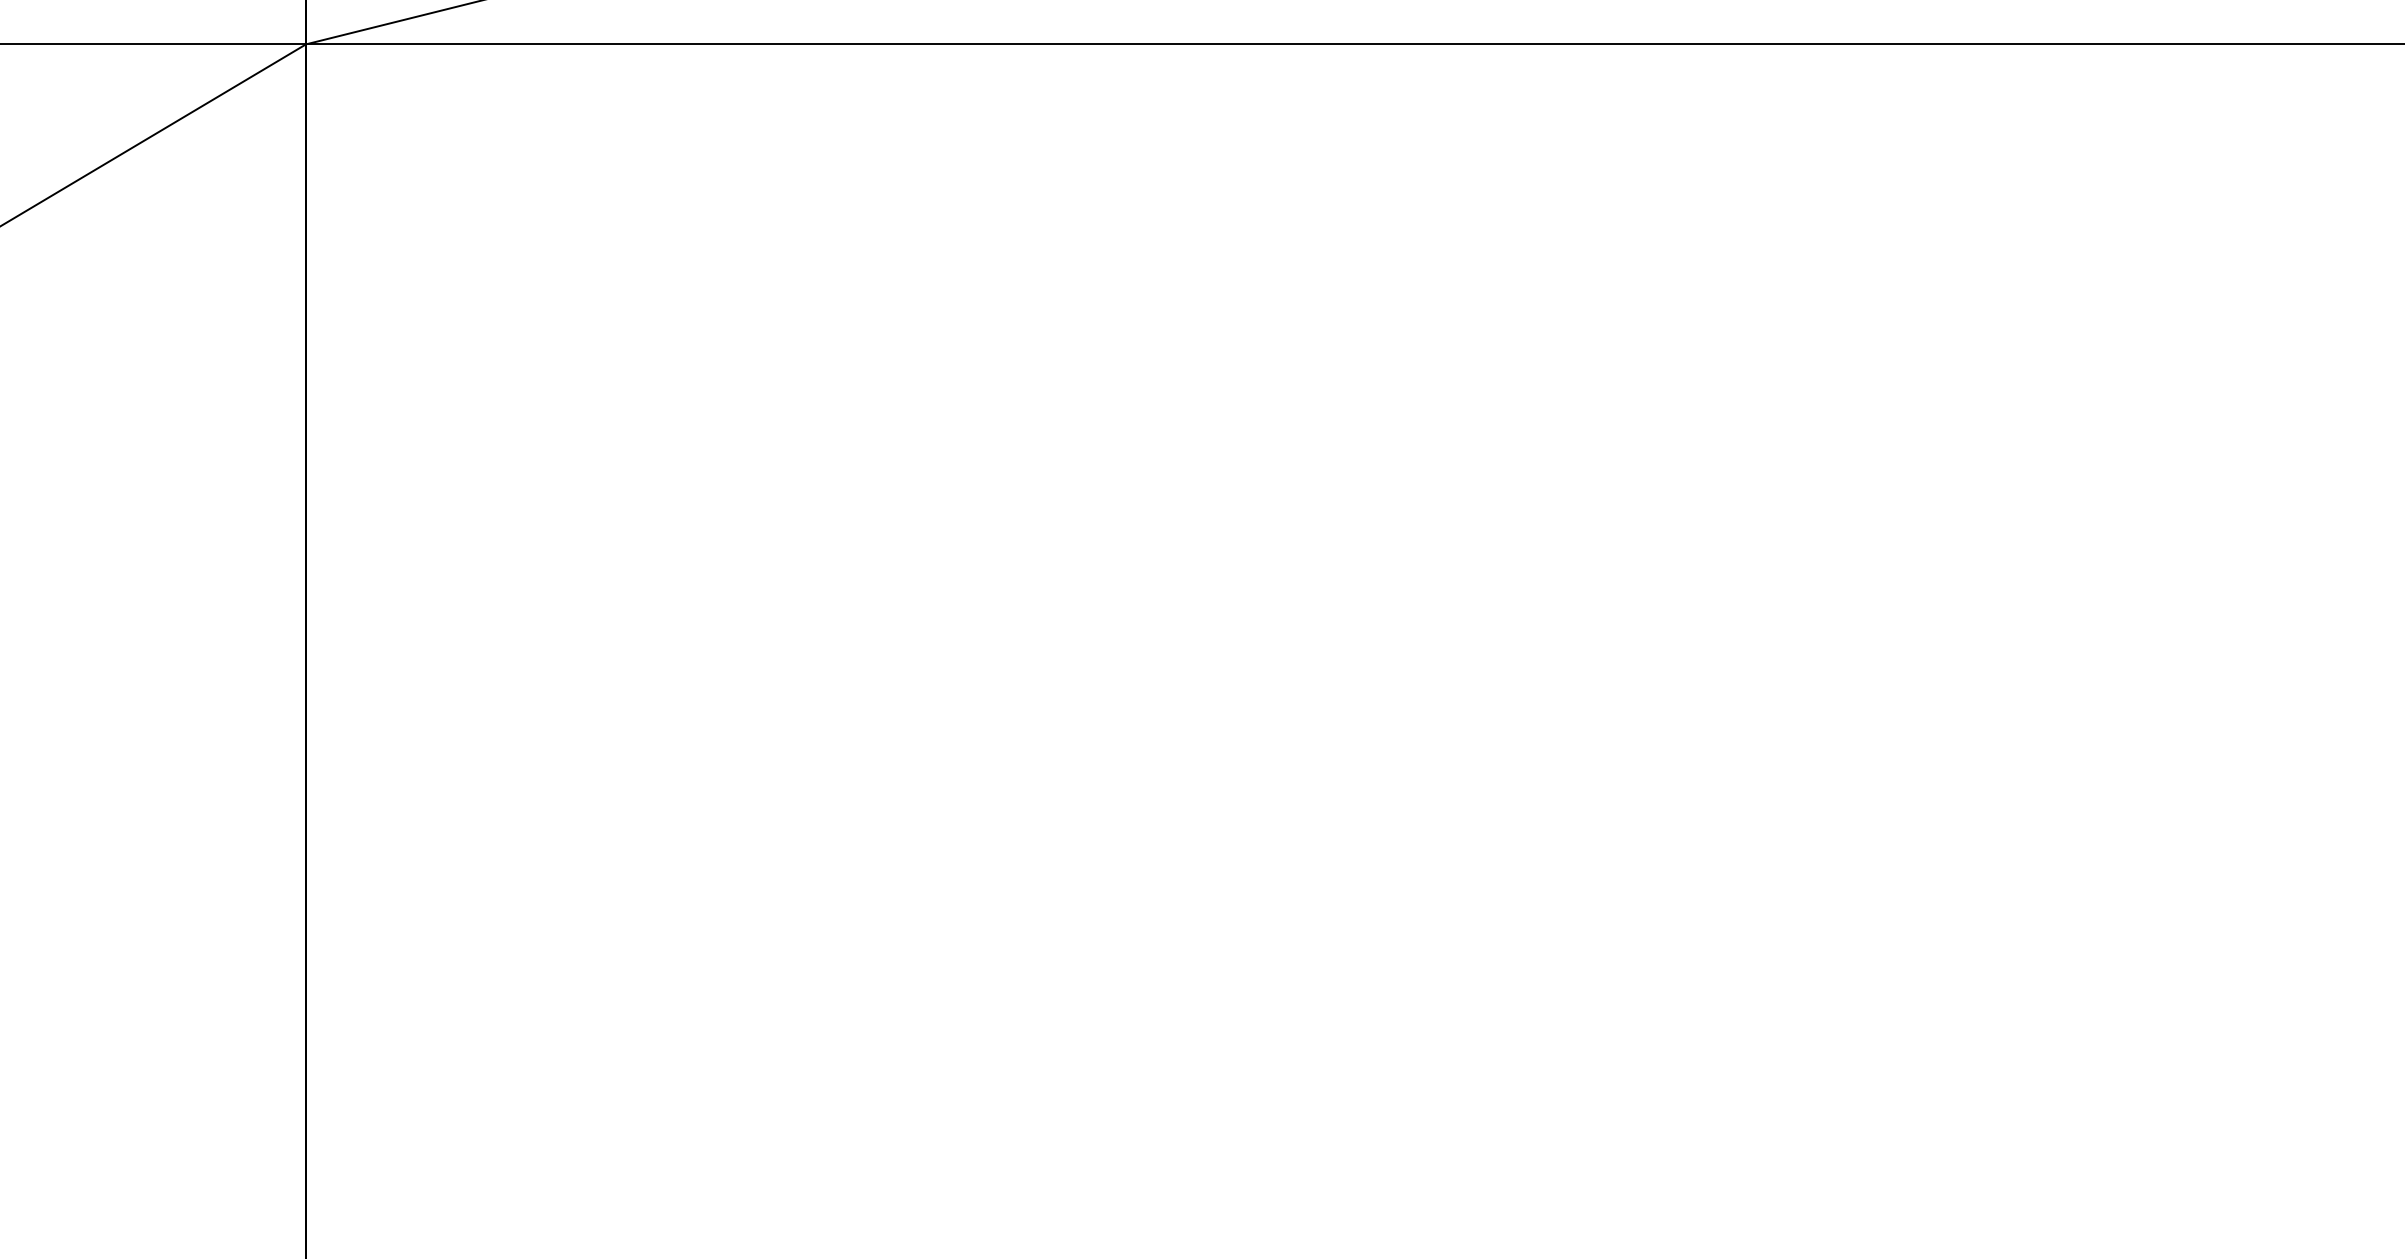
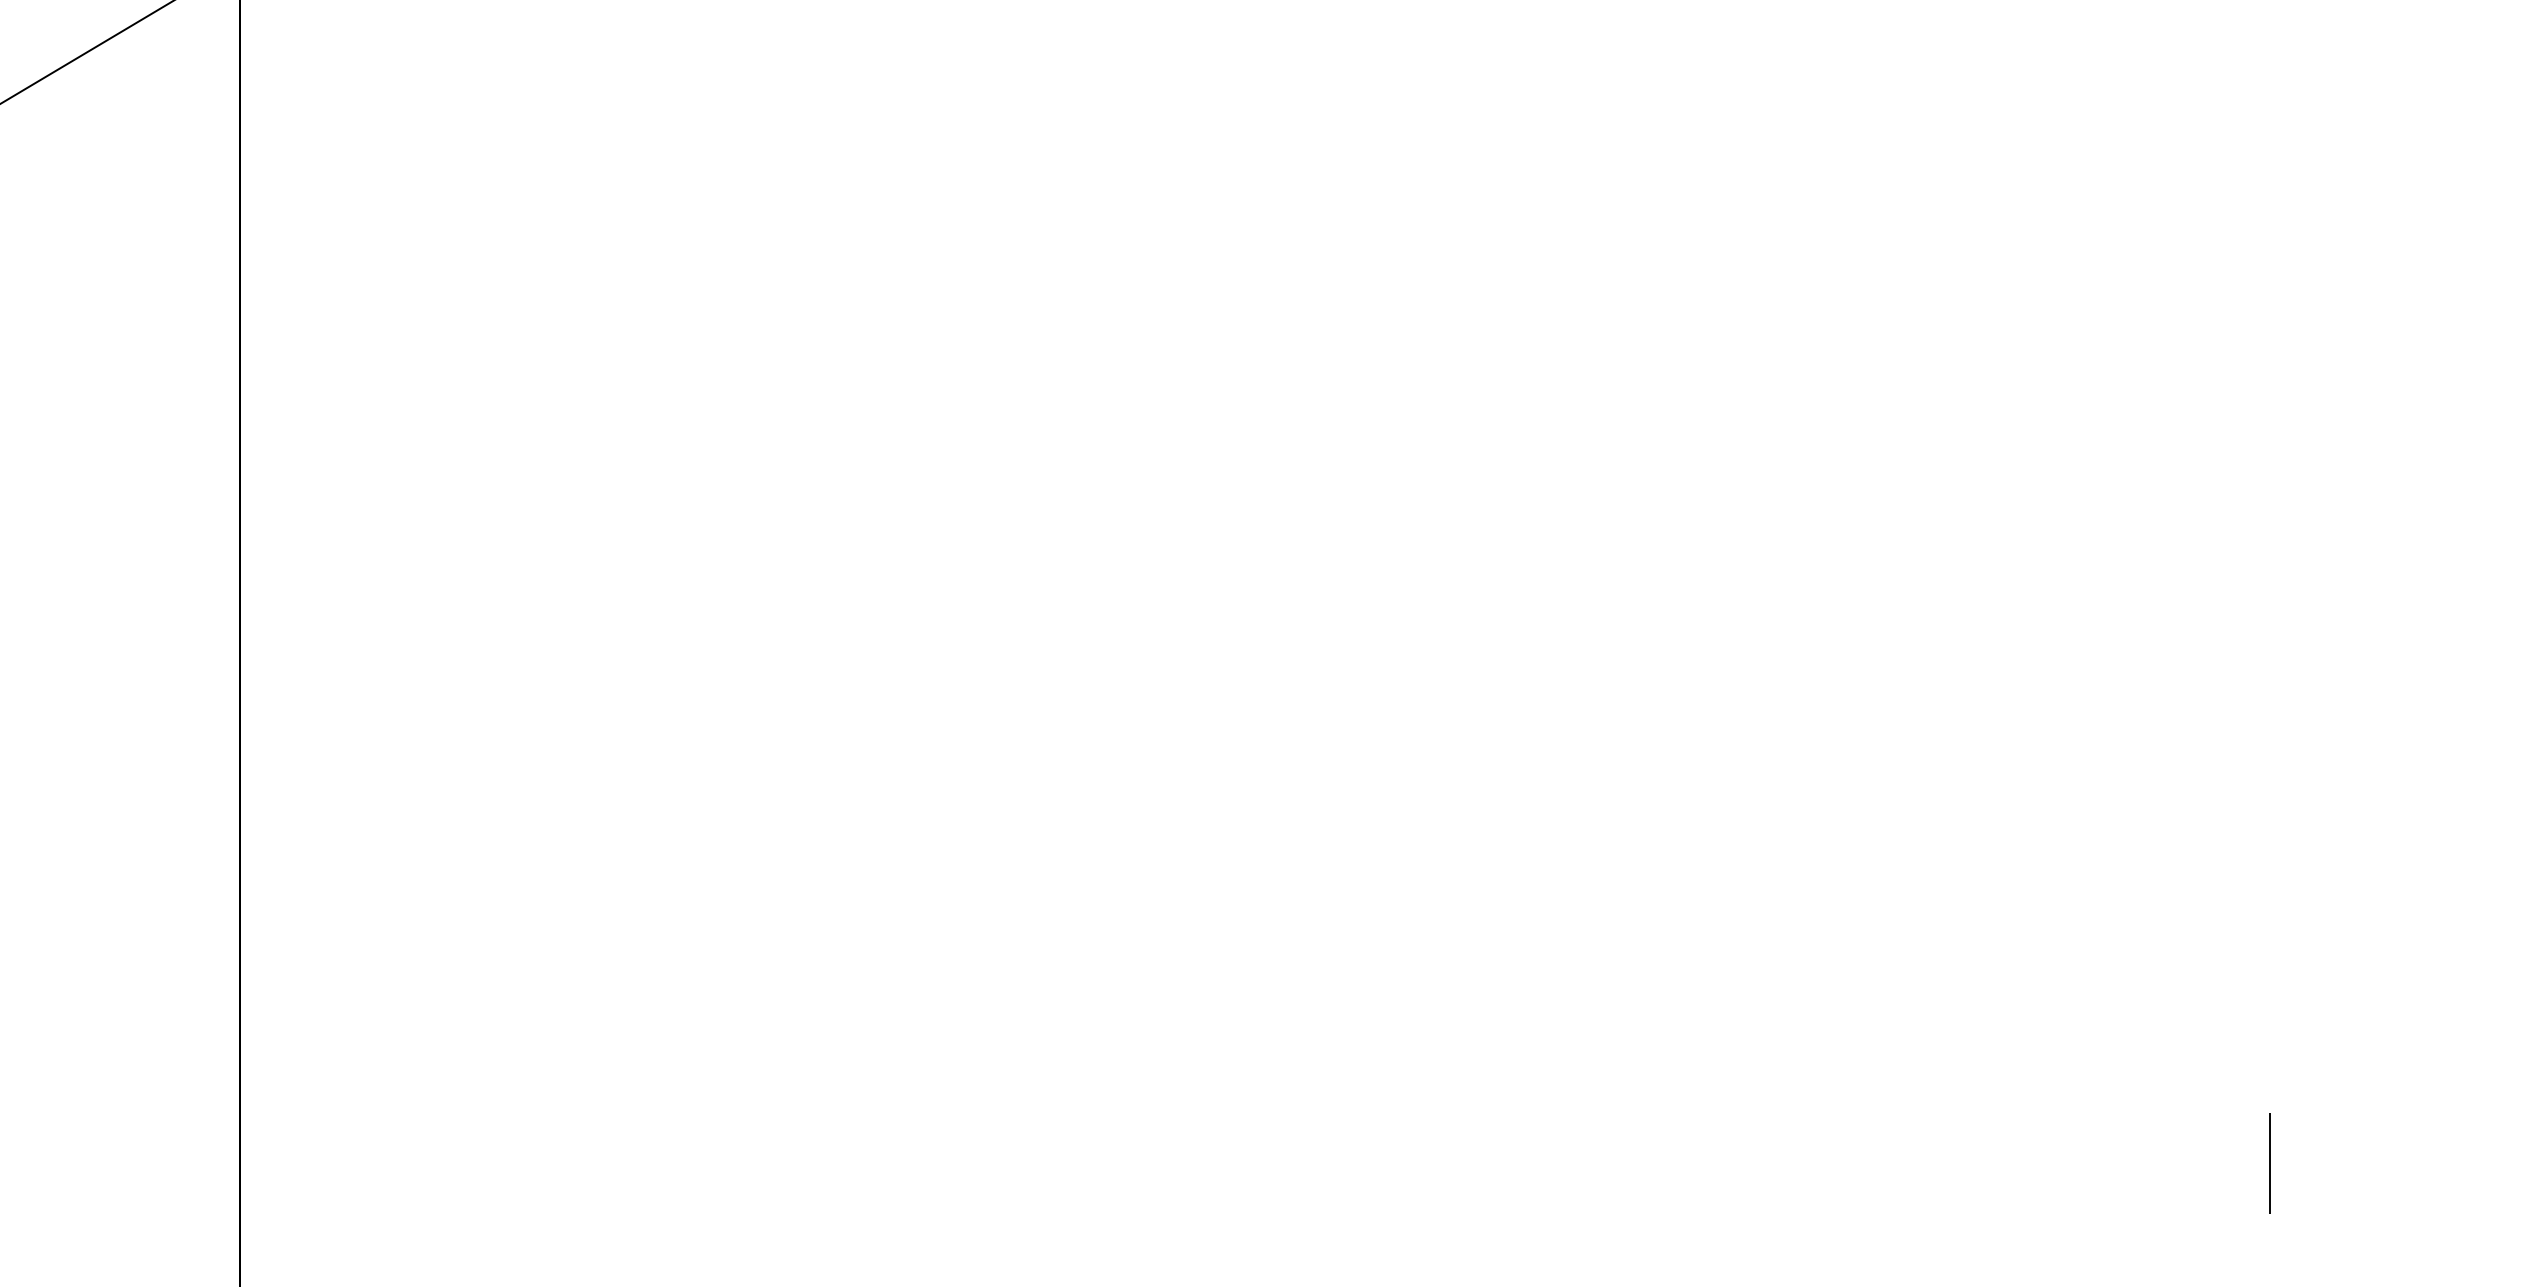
line: (2224, 1180) -> (2268, 1163), added

